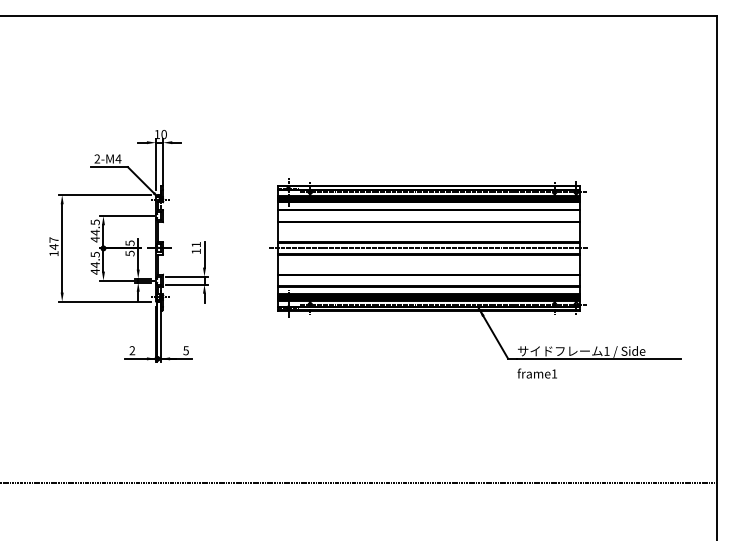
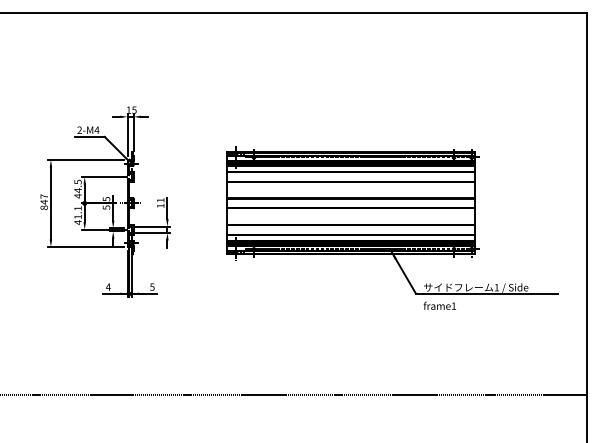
text: (163, 133) -> (133, 109), 10 -> 15
line: (428, 248) -> (350, 203), removed
text: (53, 253) -> (43, 207), 147 -> 847
text: (94, 259) -> (77, 212), 44.5 -> 41.1
text: (132, 350) -> (108, 286), 2 -> 4

